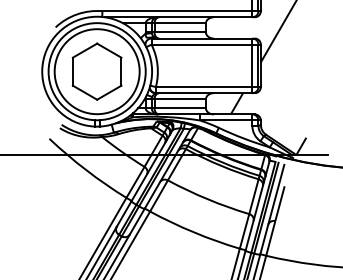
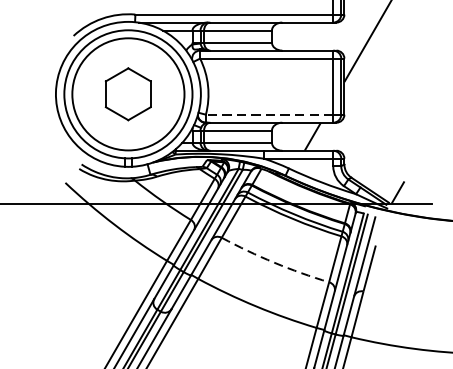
part: (96, 71) -> (127, 94), size x0.7
line: (203, 87) -> (268, 115), solid -> dashed
arc: (207, 199) -> (274, 263), solid -> dashed

